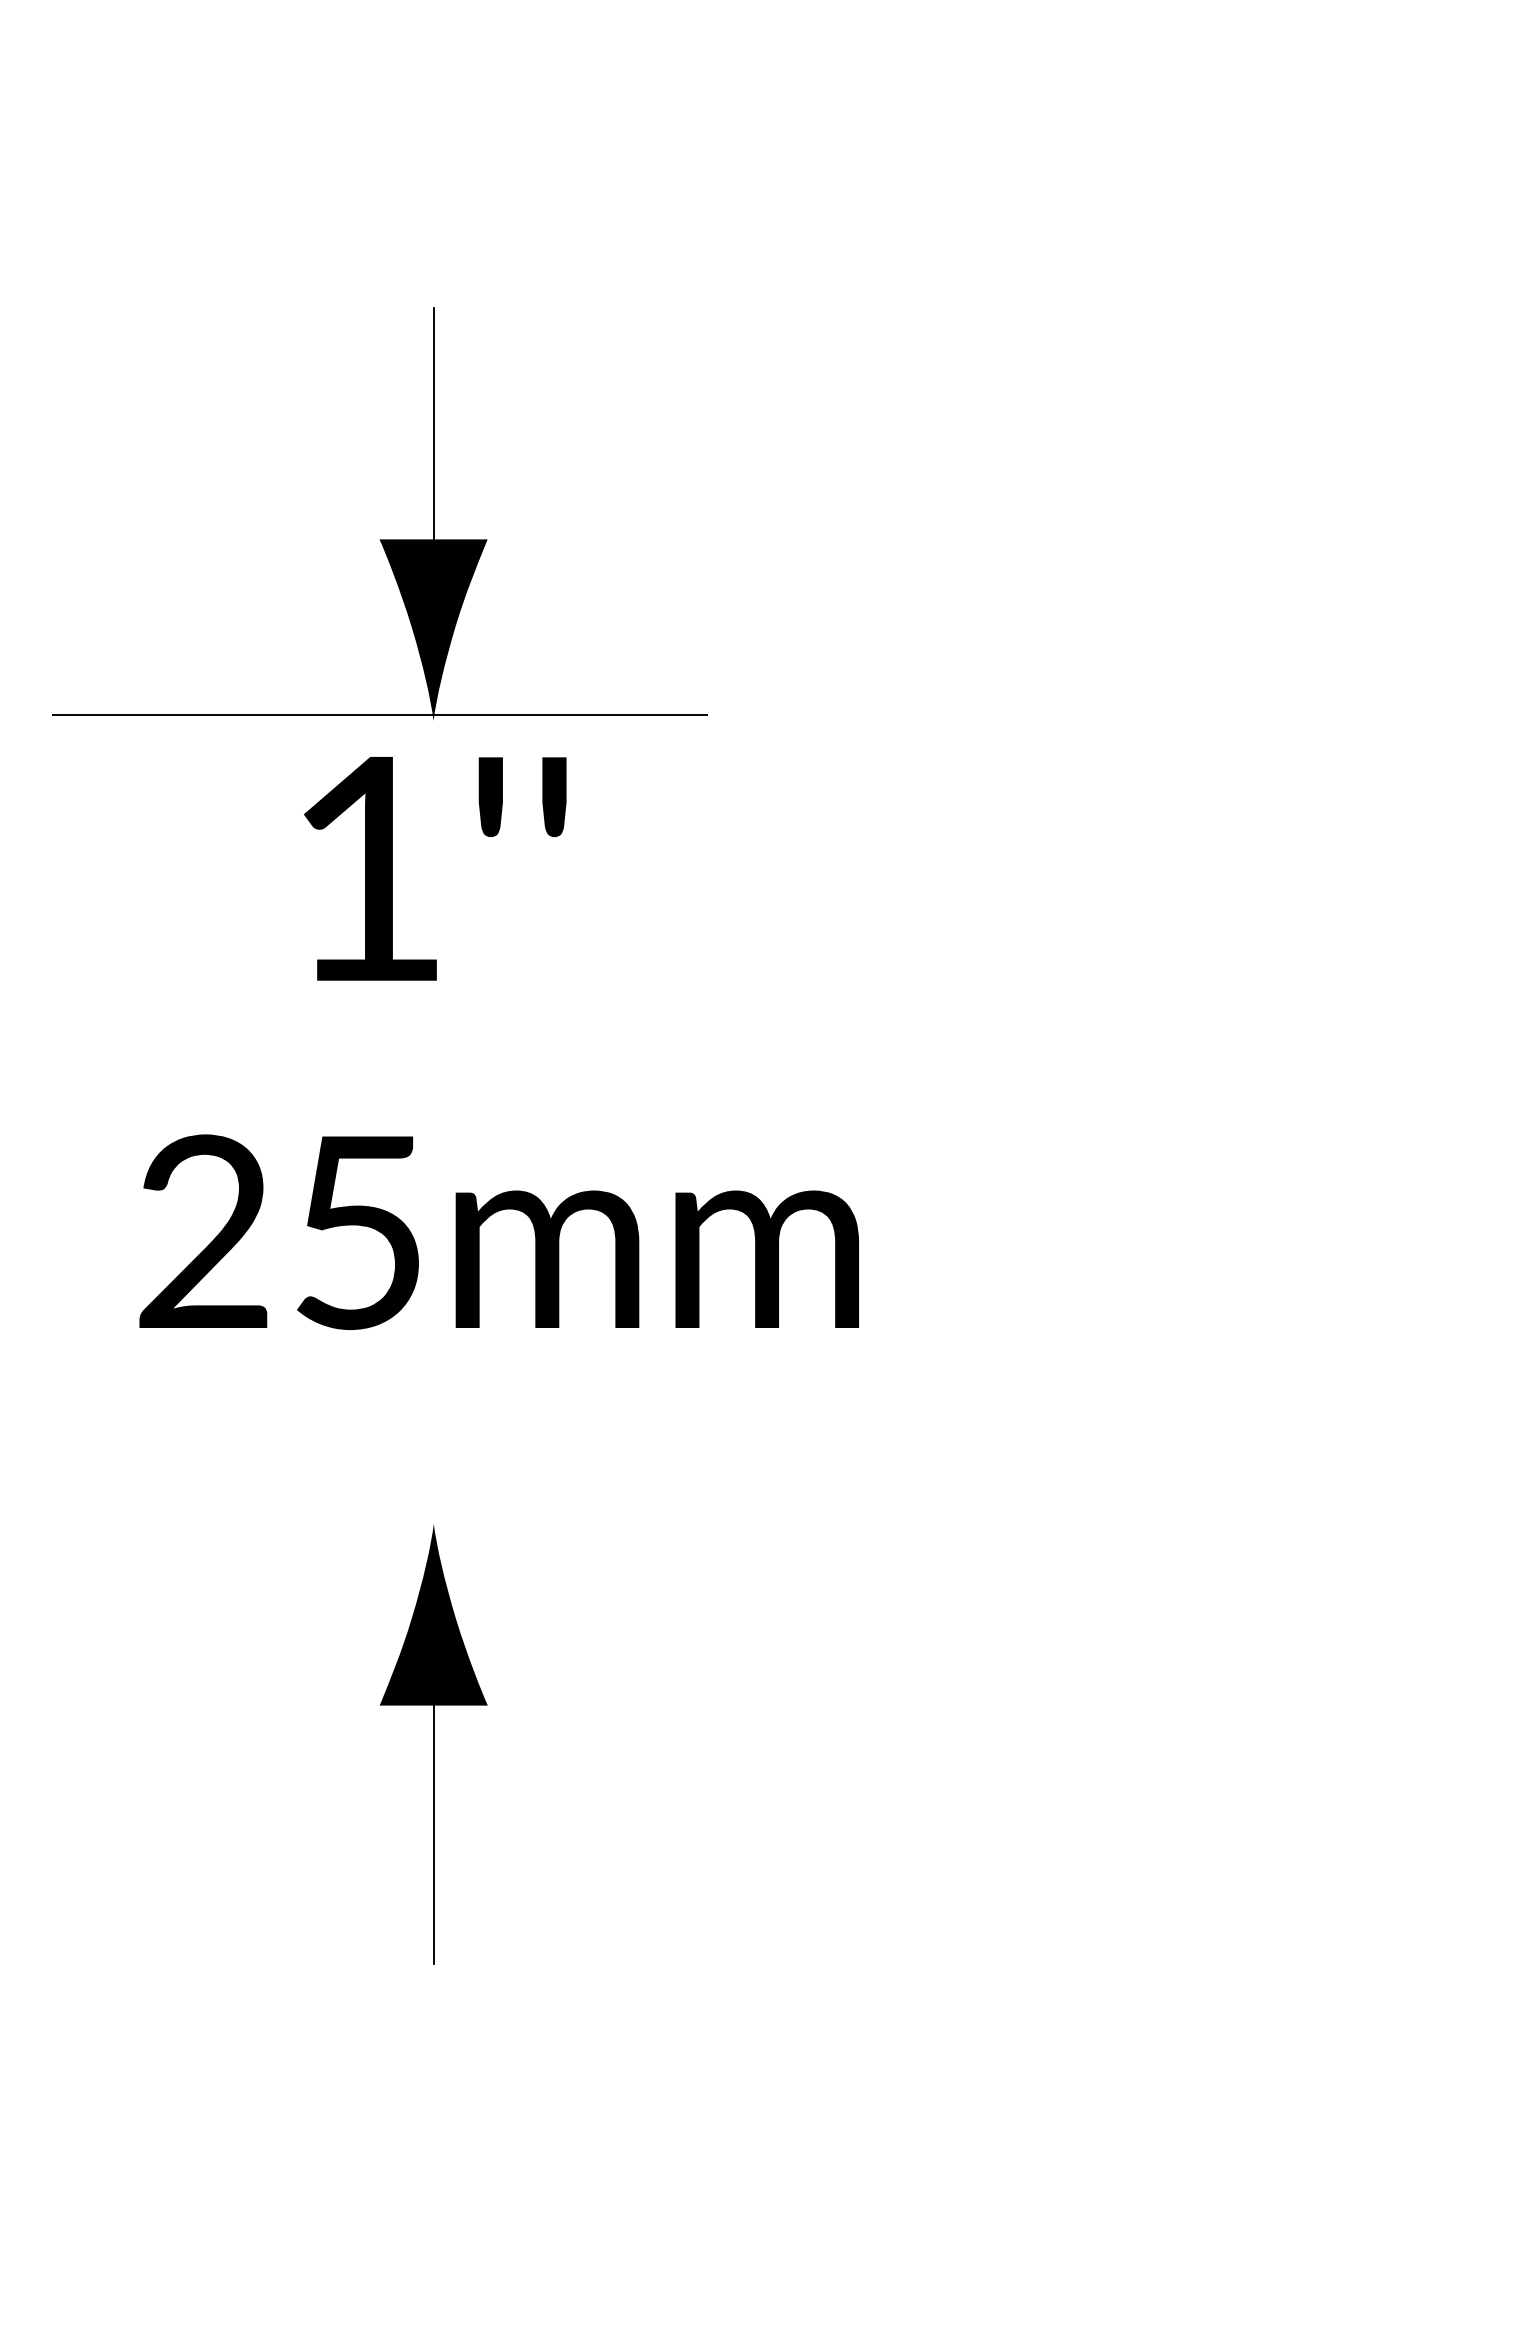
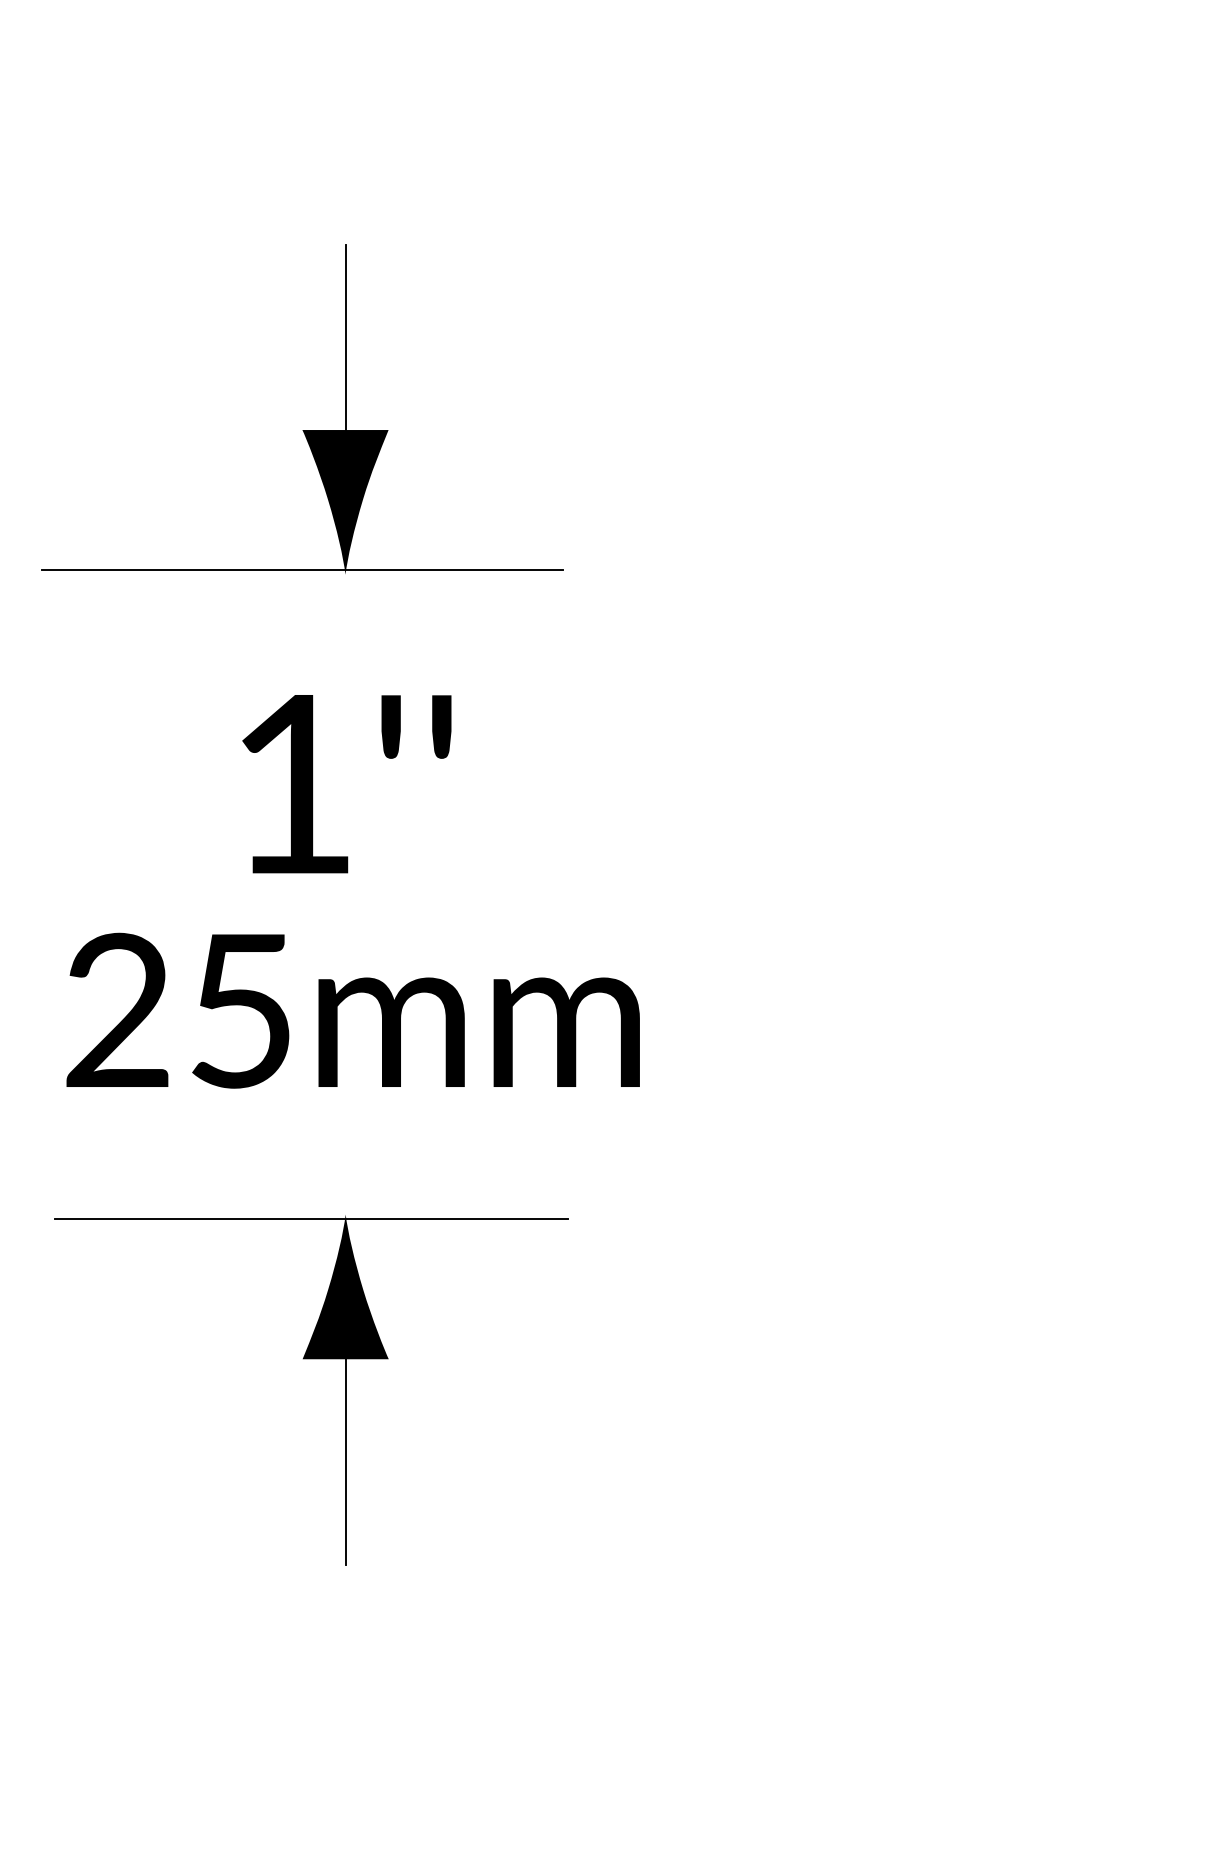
text: (435, 868) -> (347, 783), moved
text: (498, 1231) -> (352, 1010), moved
line: (390, 1529) -> (311, 1218), added

